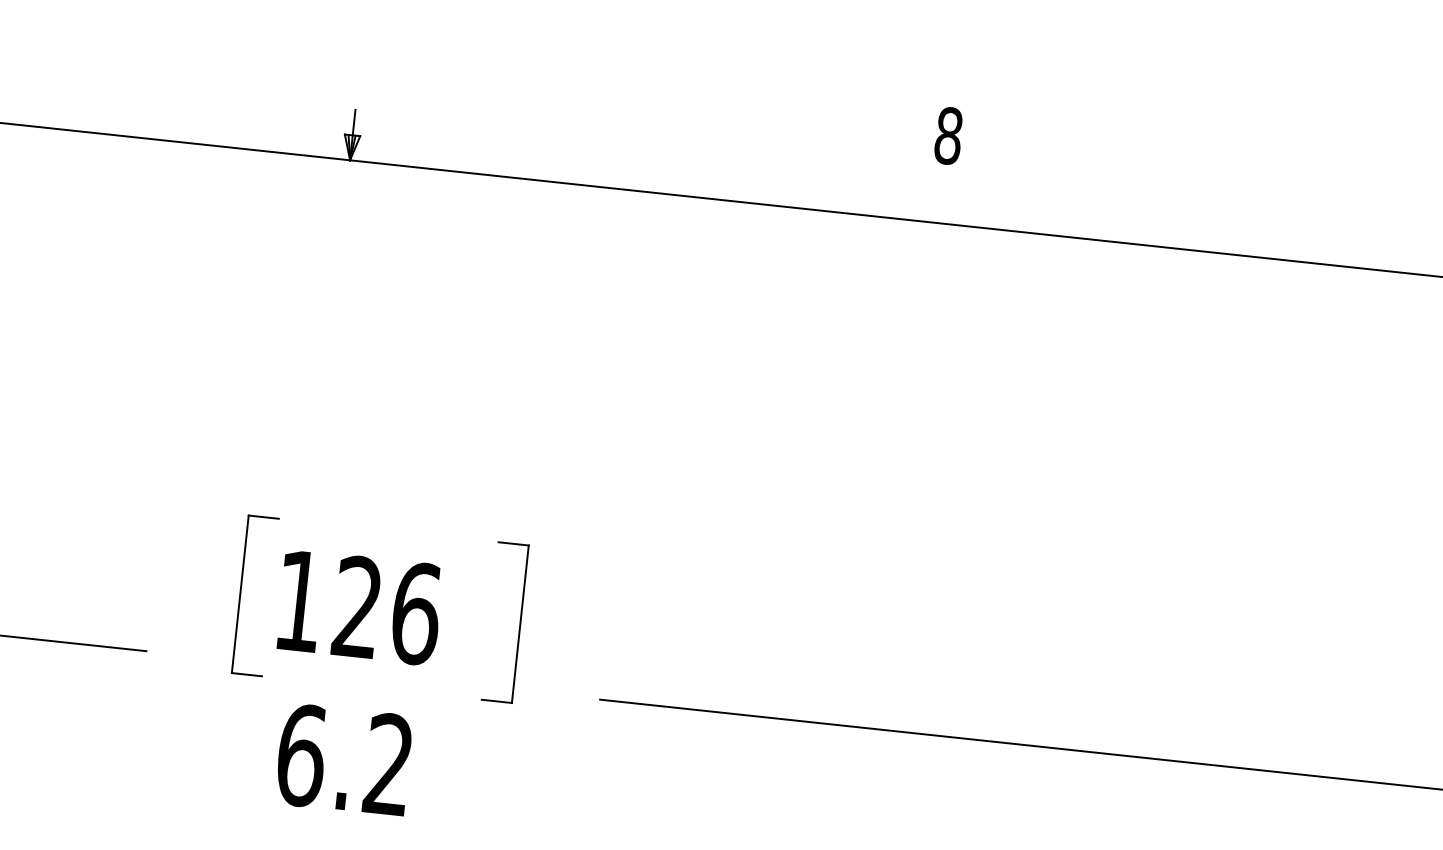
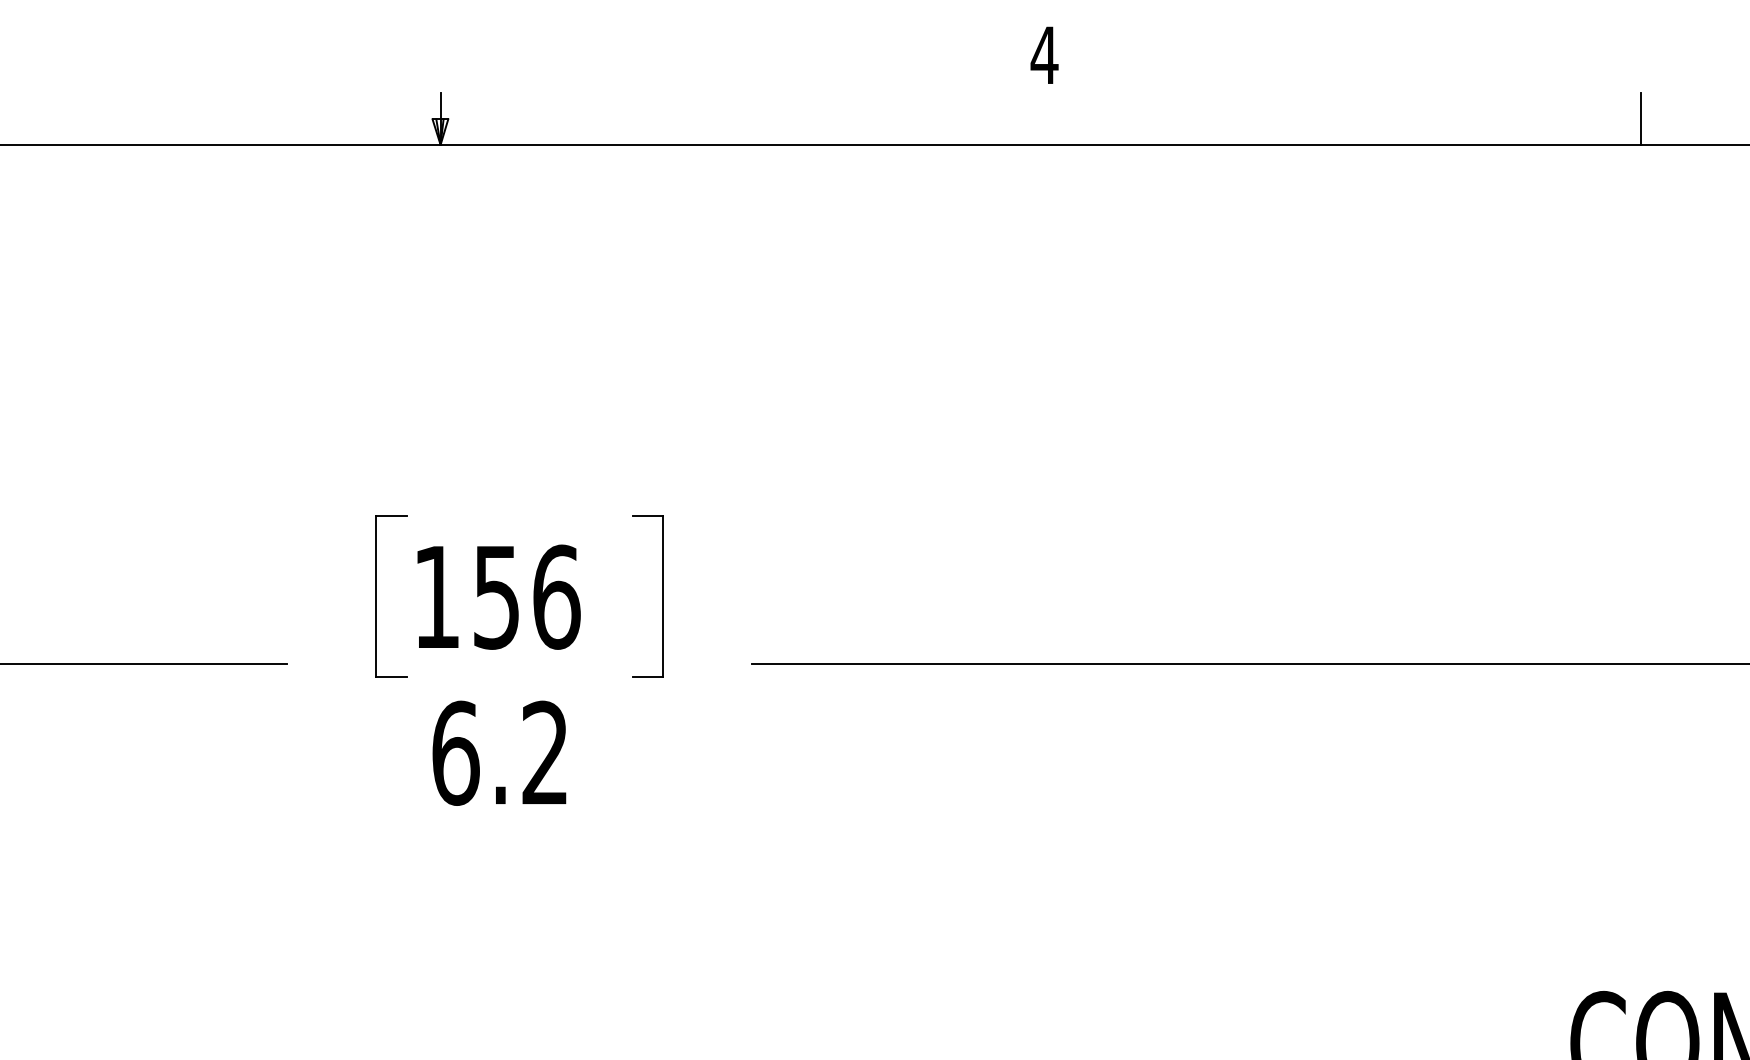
text: (948, 135) -> (1044, 54), 8 -> 4
text: (357, 606) -> (496, 596), 126 -> 156

